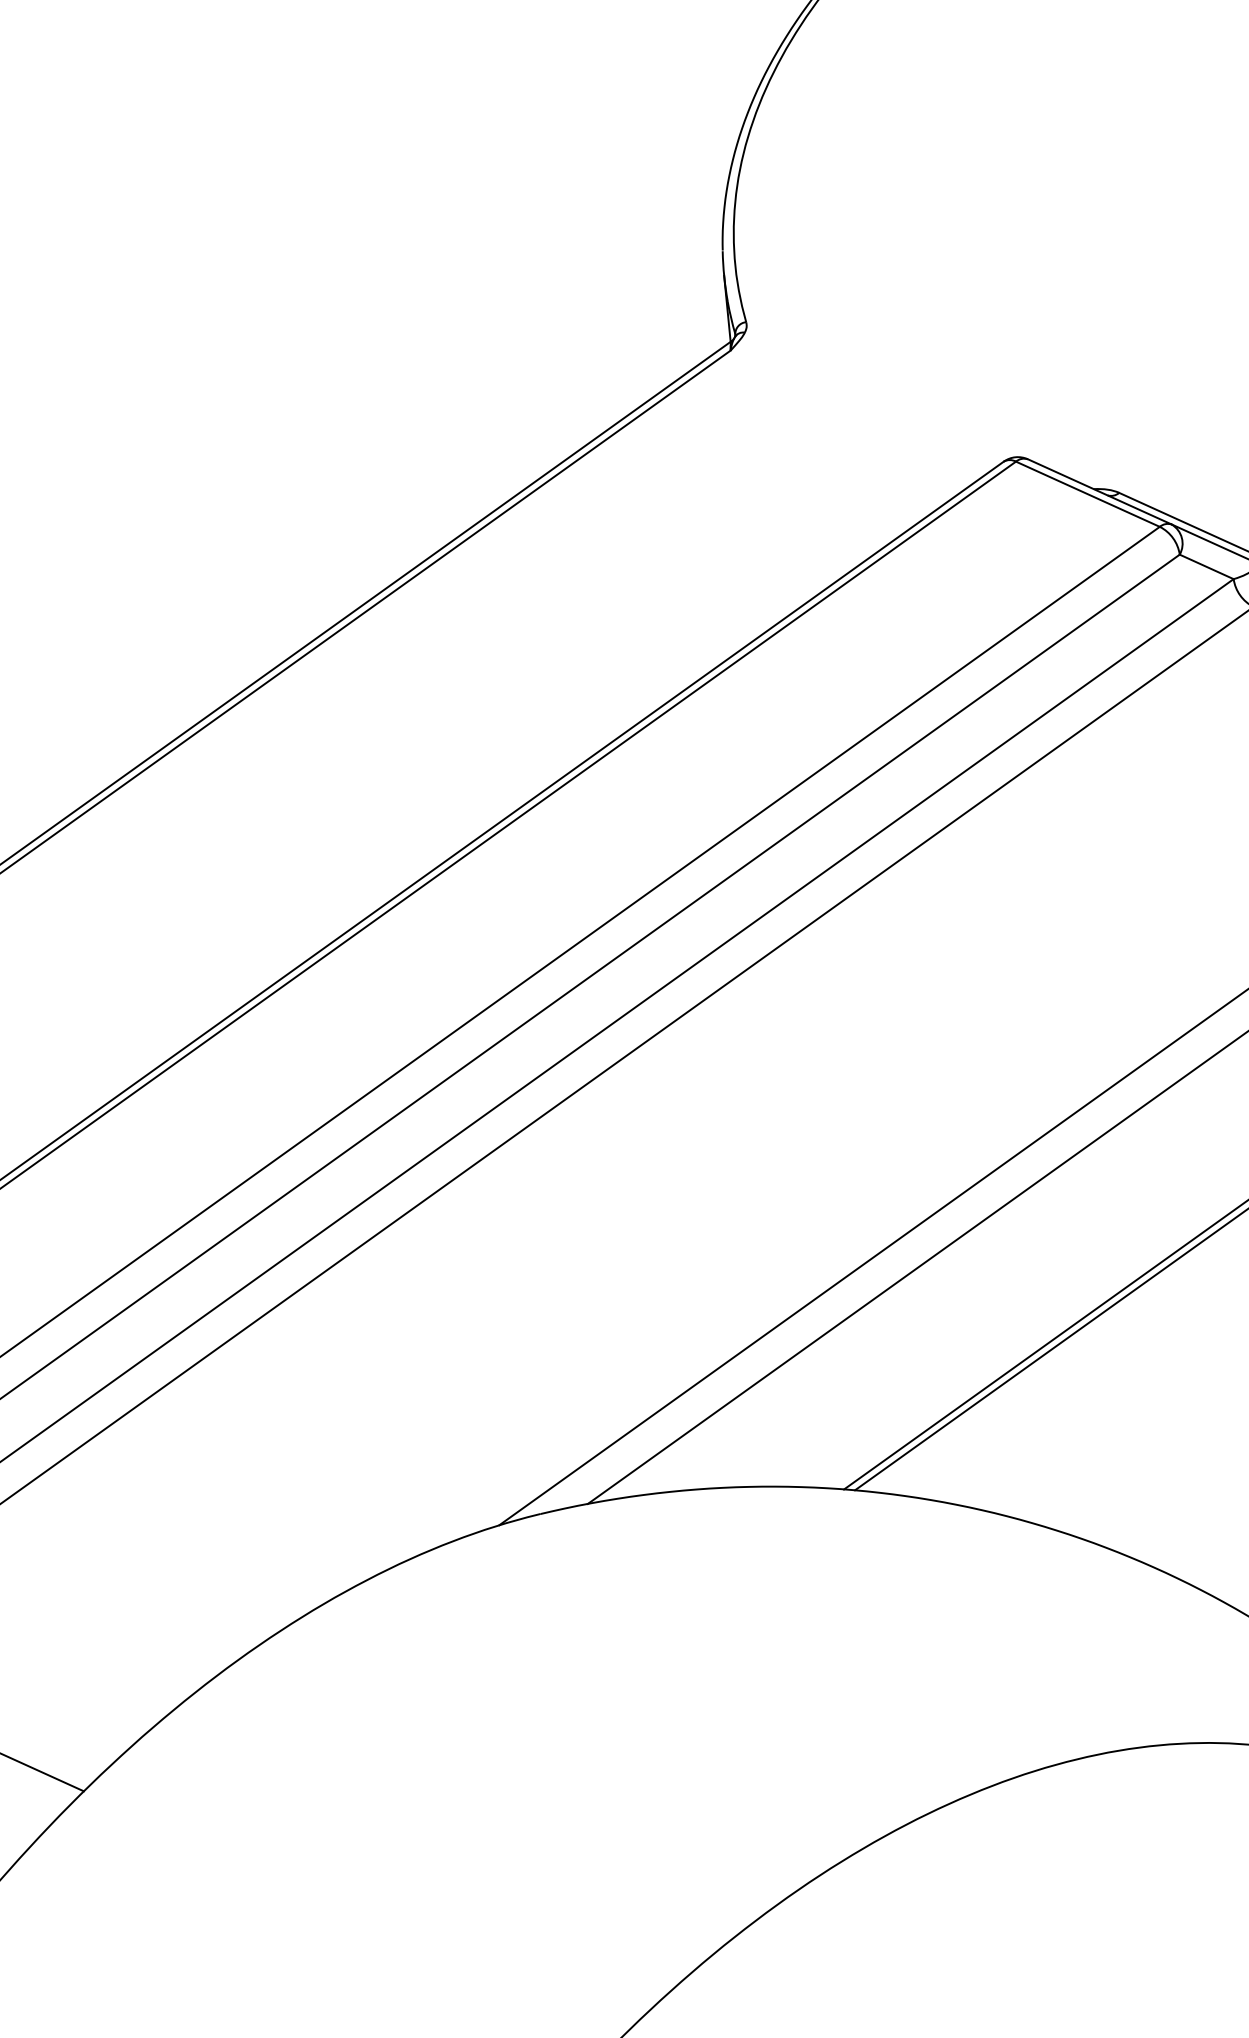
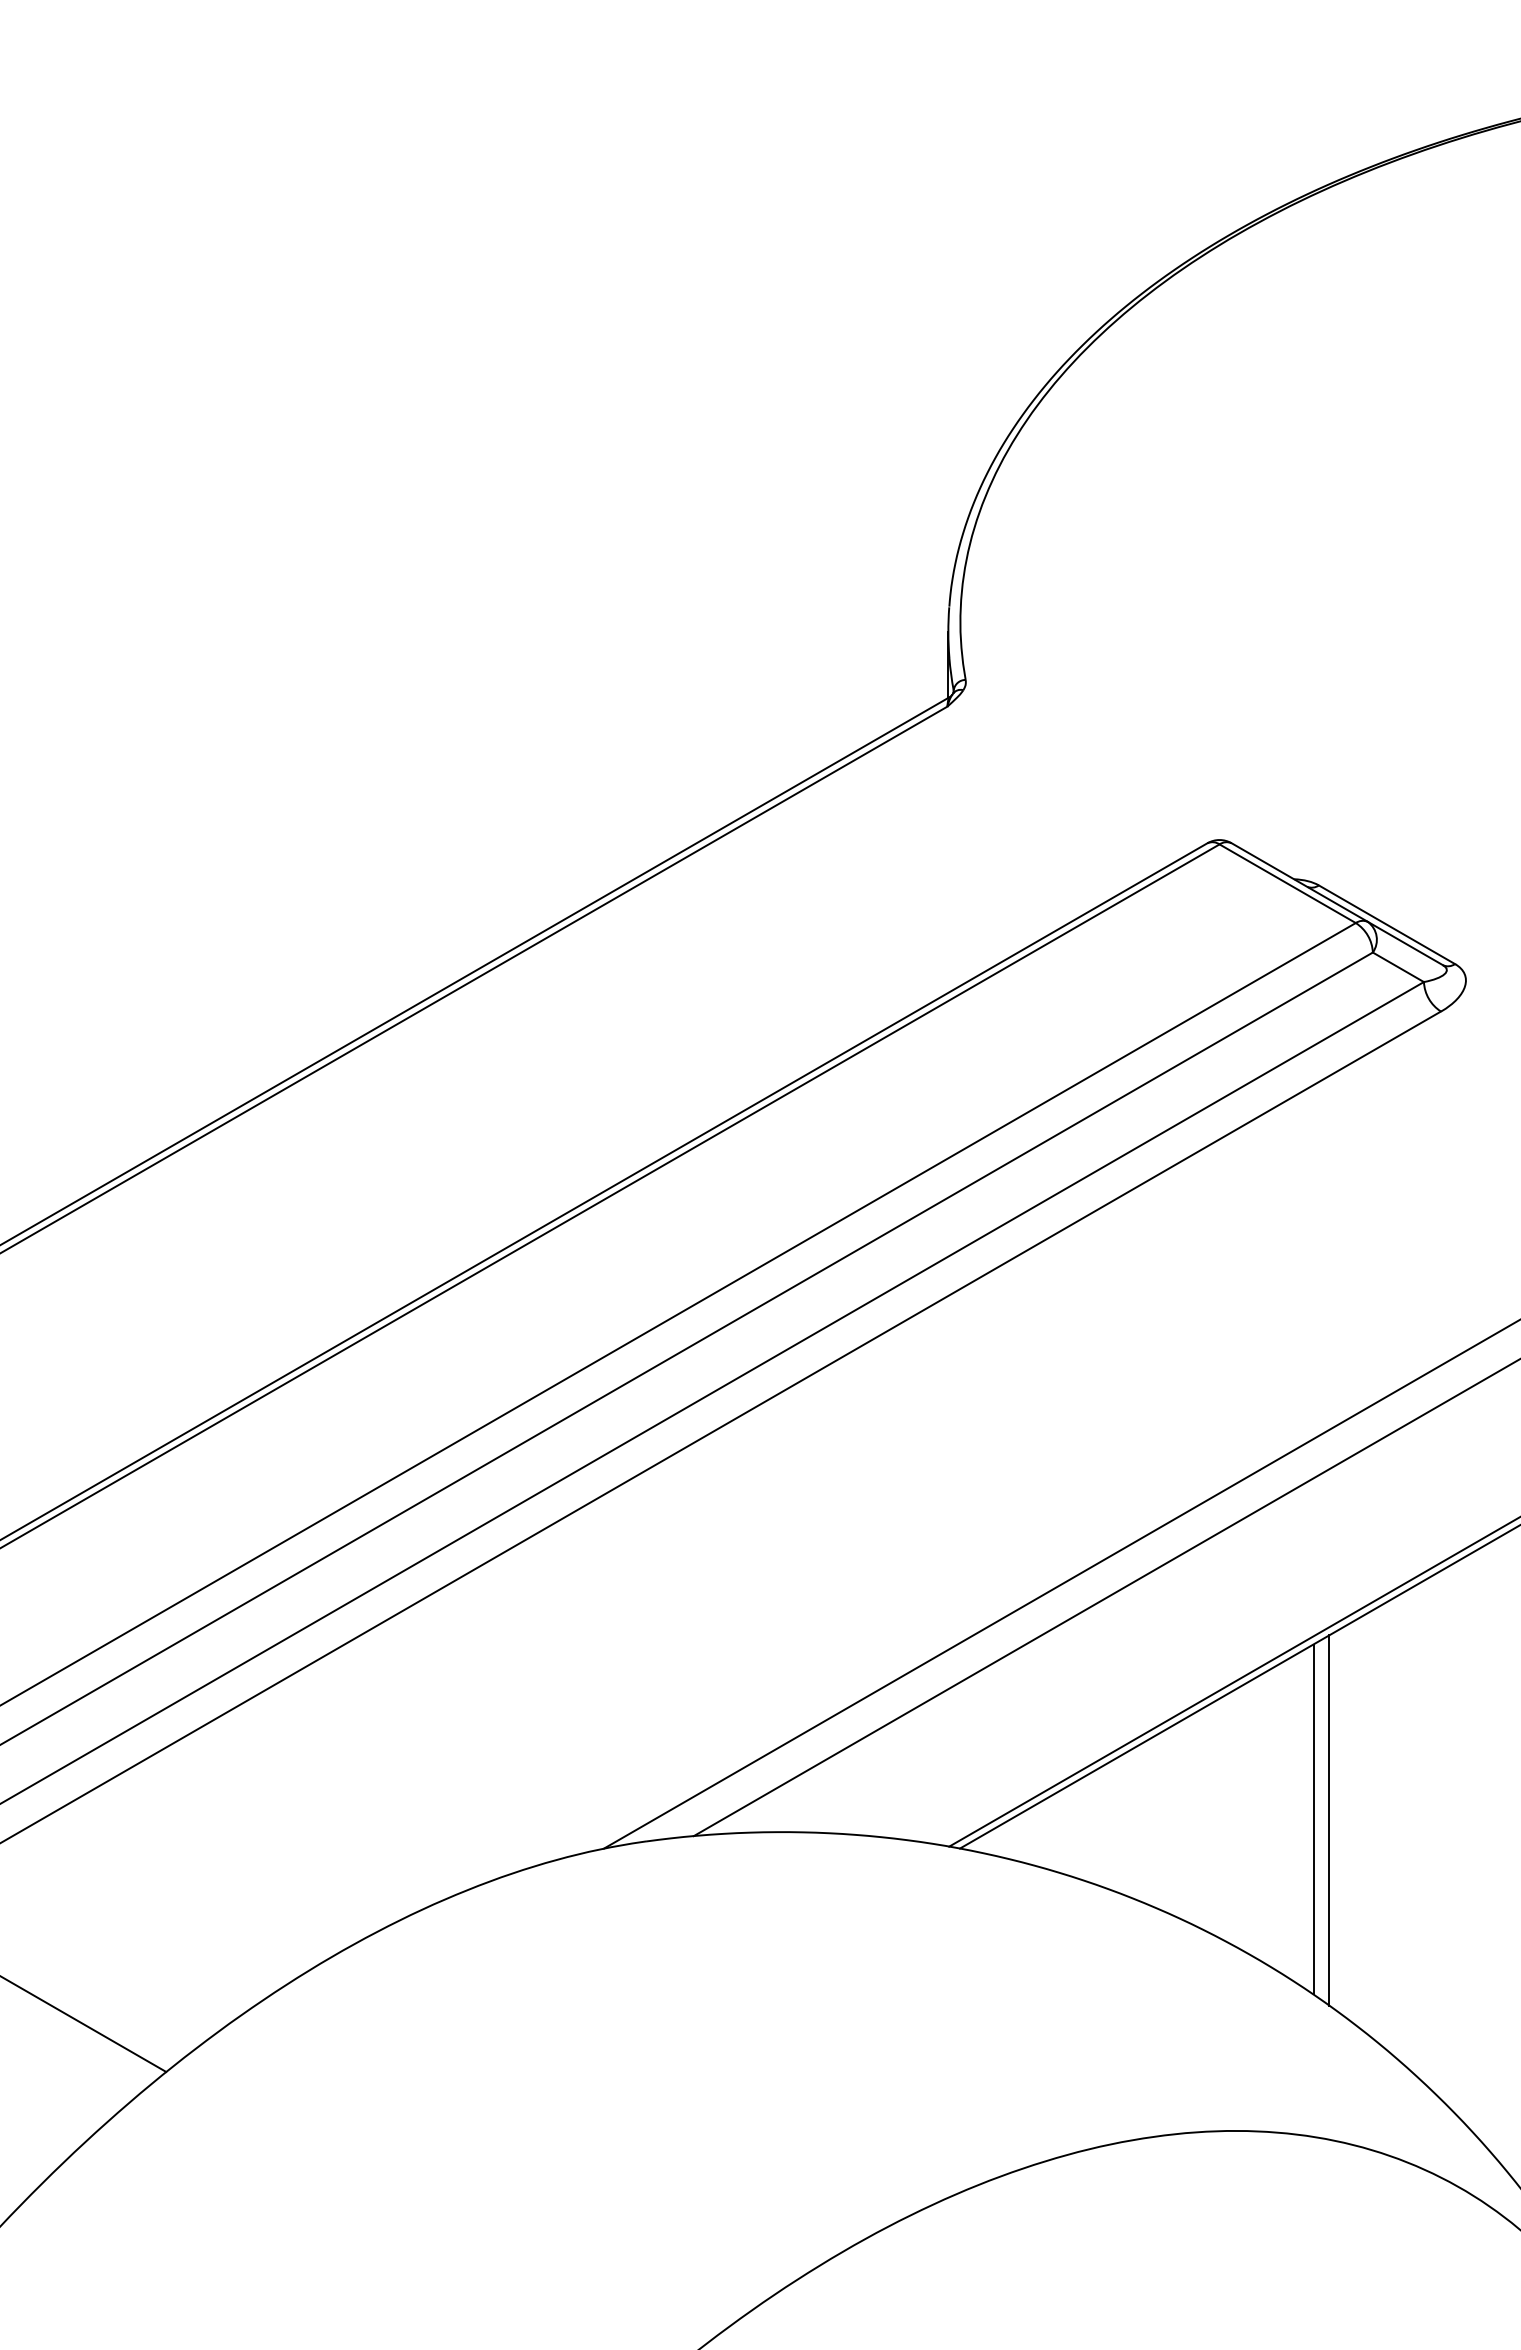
line: (1205, 1426) -> (1313, 1819), added
line: (1221, 1426) -> (1329, 1820), added

